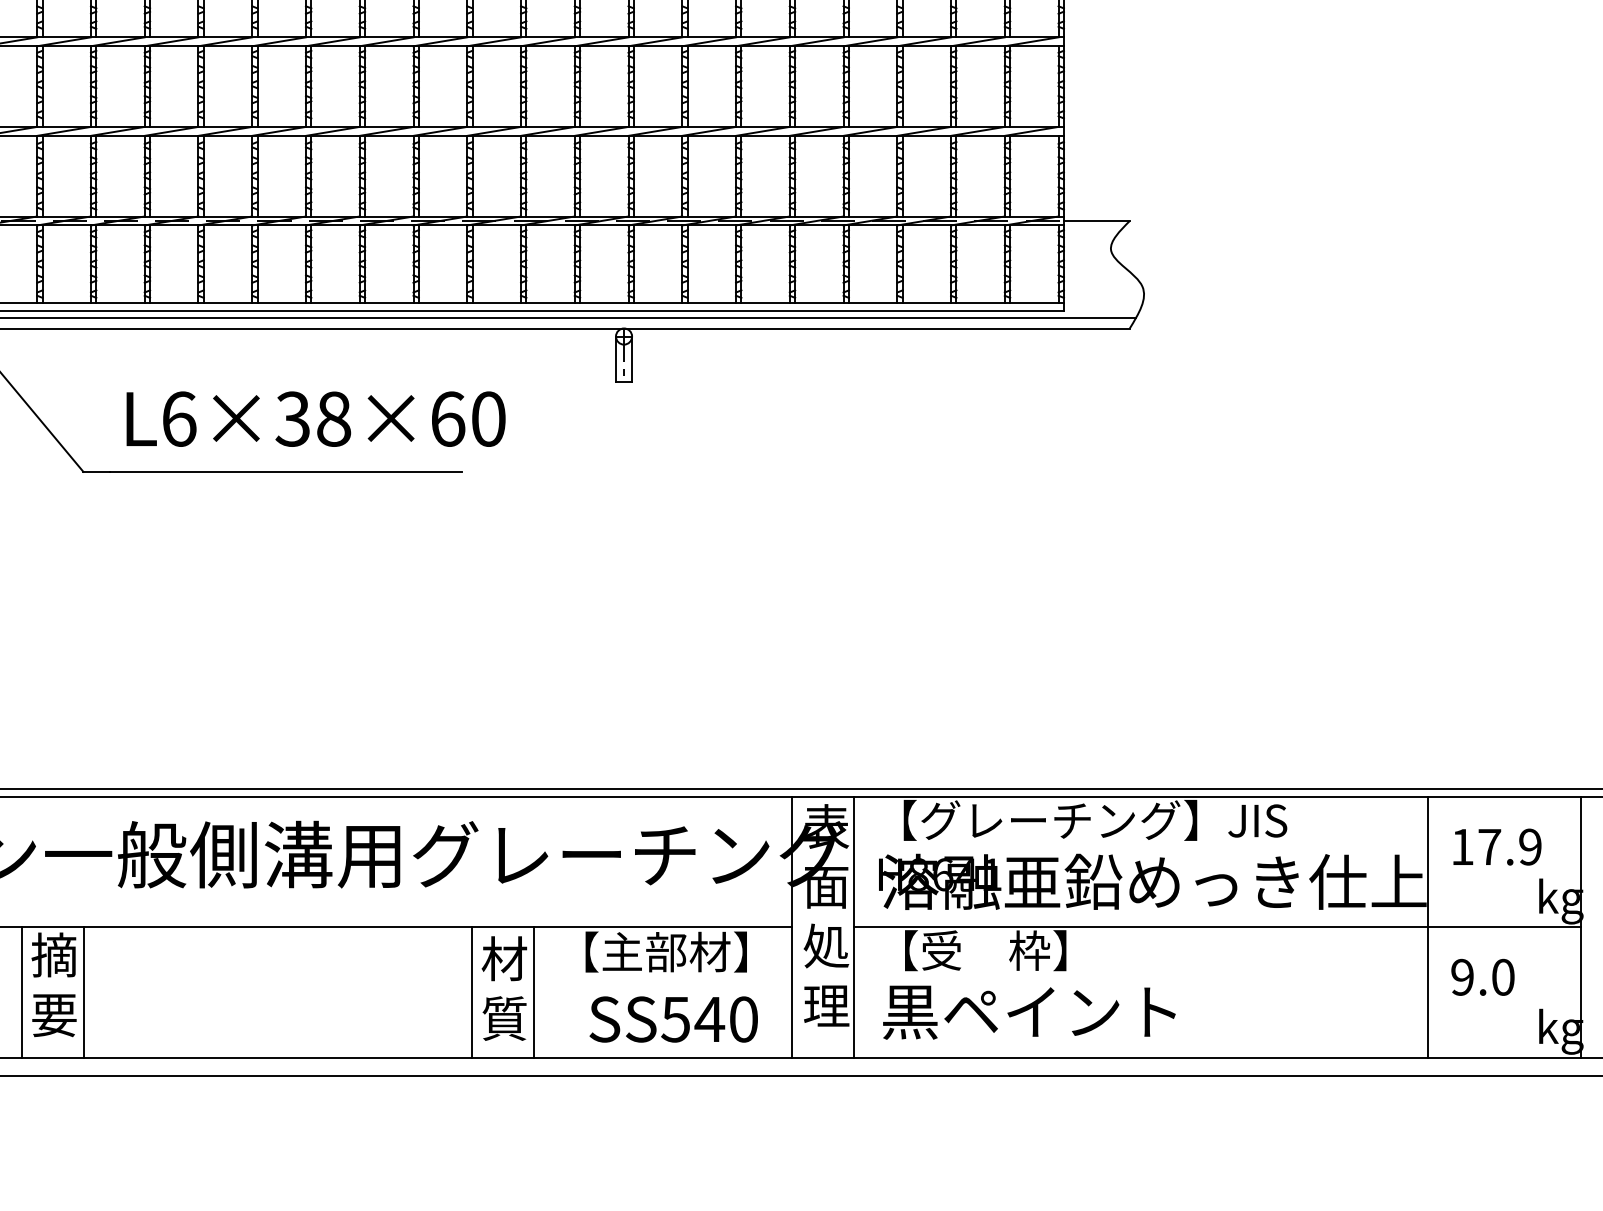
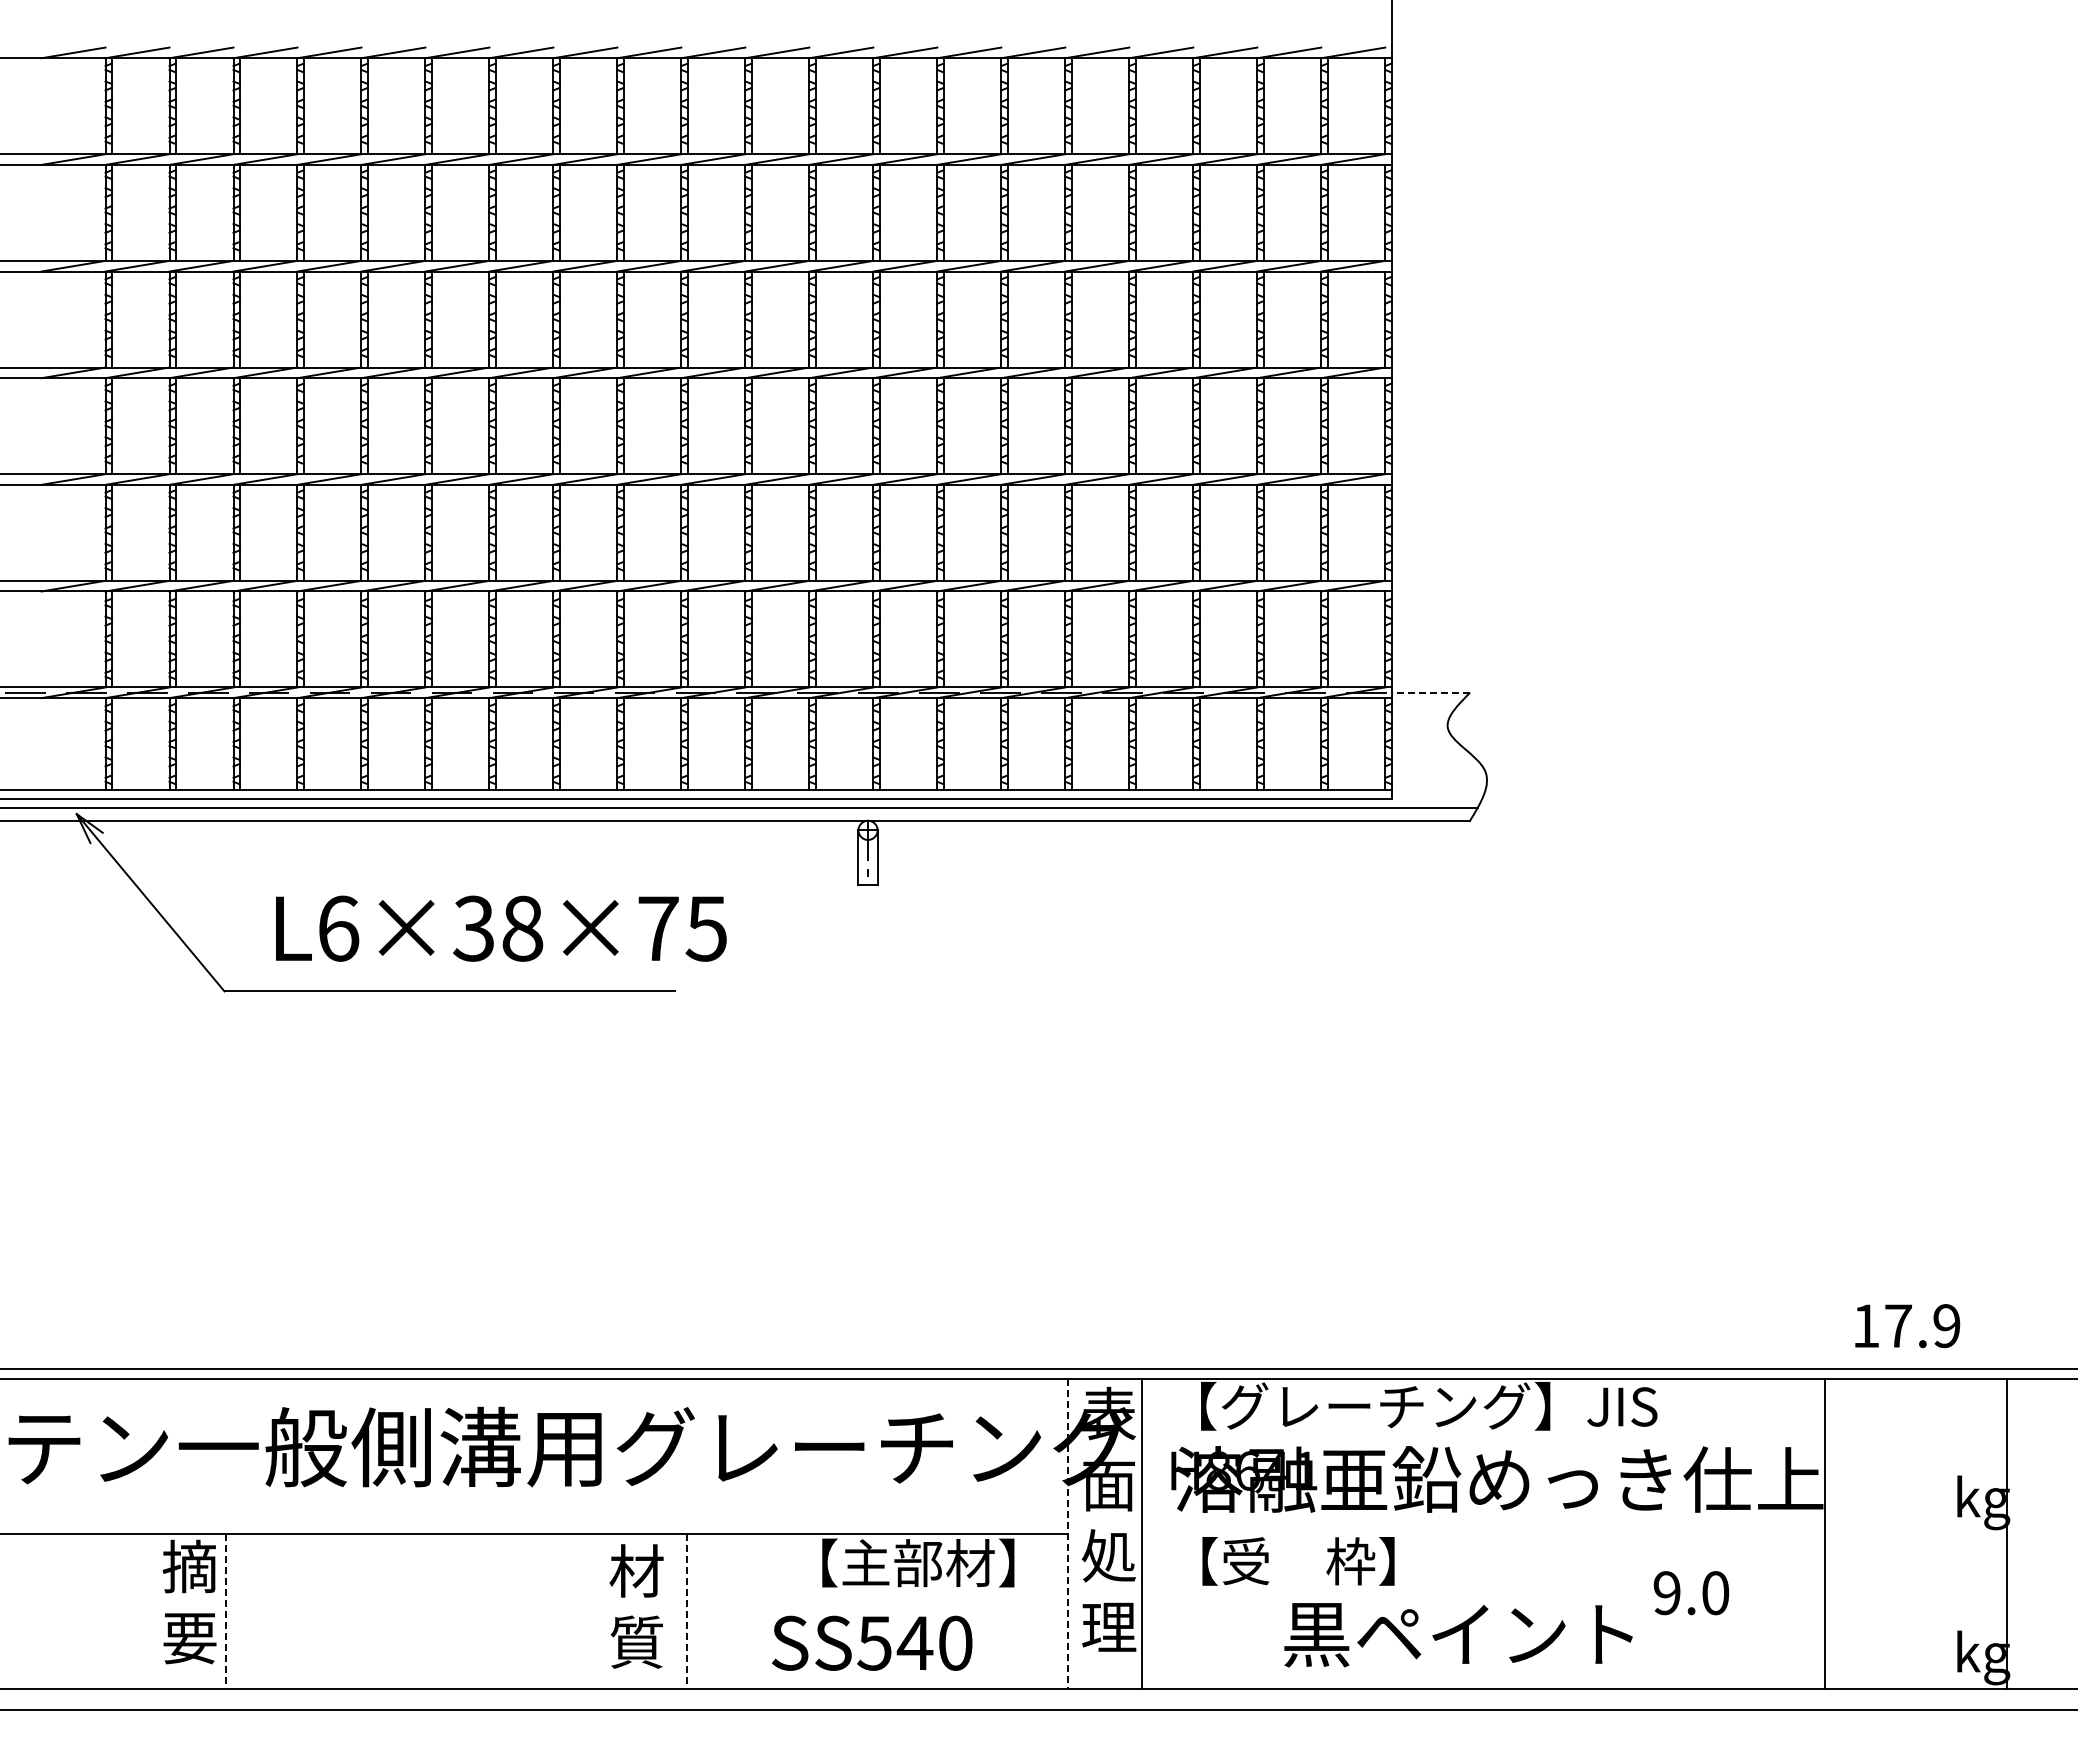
line: (1096, 220) -> (1430, 692), solid -> dashed
text: (468, 419) -> (682, 928), L6×38×60 -> L6×38×75
text: (1497, 847) -> (1907, 1326), moved
line: (1217, 927) -> (1574, 1533), removed
line: (791, 928) -> (1067, 1534), solid -> dashed
text: (1483, 977) -> (1691, 1593), moved
text: (504, 988) -> (636, 1606), moved
line: (22, 991) -> (151, 1610), removed
line: (534, 991) -> (761, 1610), removed
line: (84, 992) -> (225, 1611), solid -> dashed
line: (471, 992) -> (686, 1611), solid -> dashed
text: (1029, 1012) -> (1458, 1635), moved
text: (673, 1018) -> (872, 1642), moved

